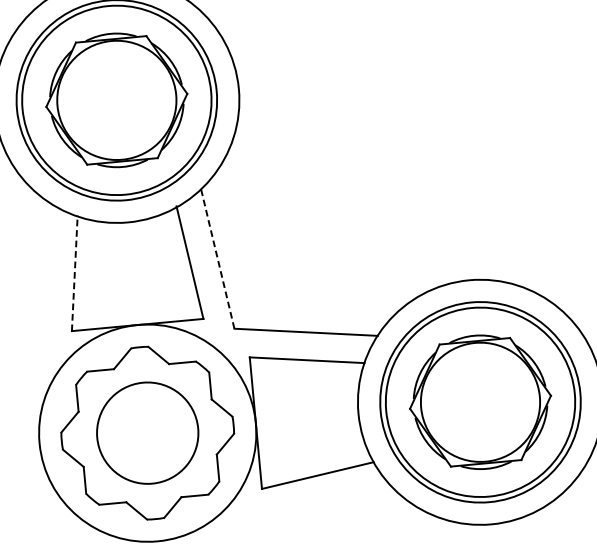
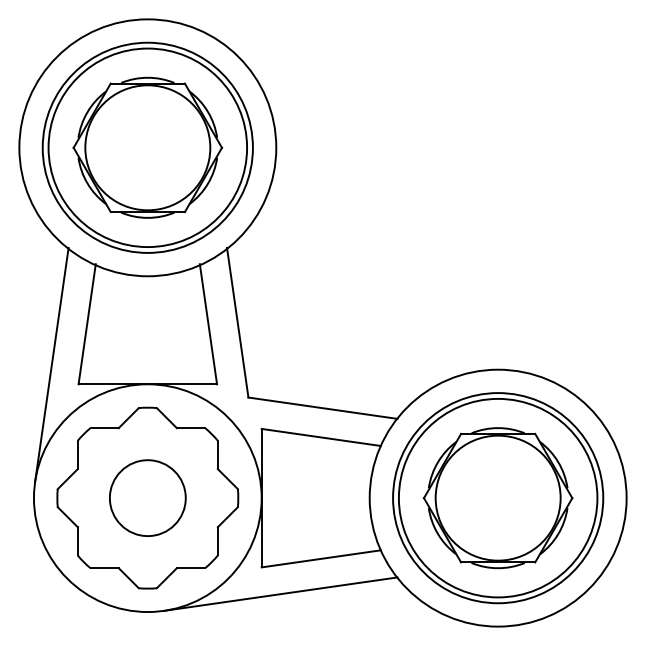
line: (217, 258) -> (237, 322), dashed -> solid
line: (75, 273) -> (87, 324), dashed -> solid
line: (44, 314) -> (51, 364), added
circle: (147, 433) -> (147, 498), size x0.71
line: (282, 512) -> (280, 593), added

